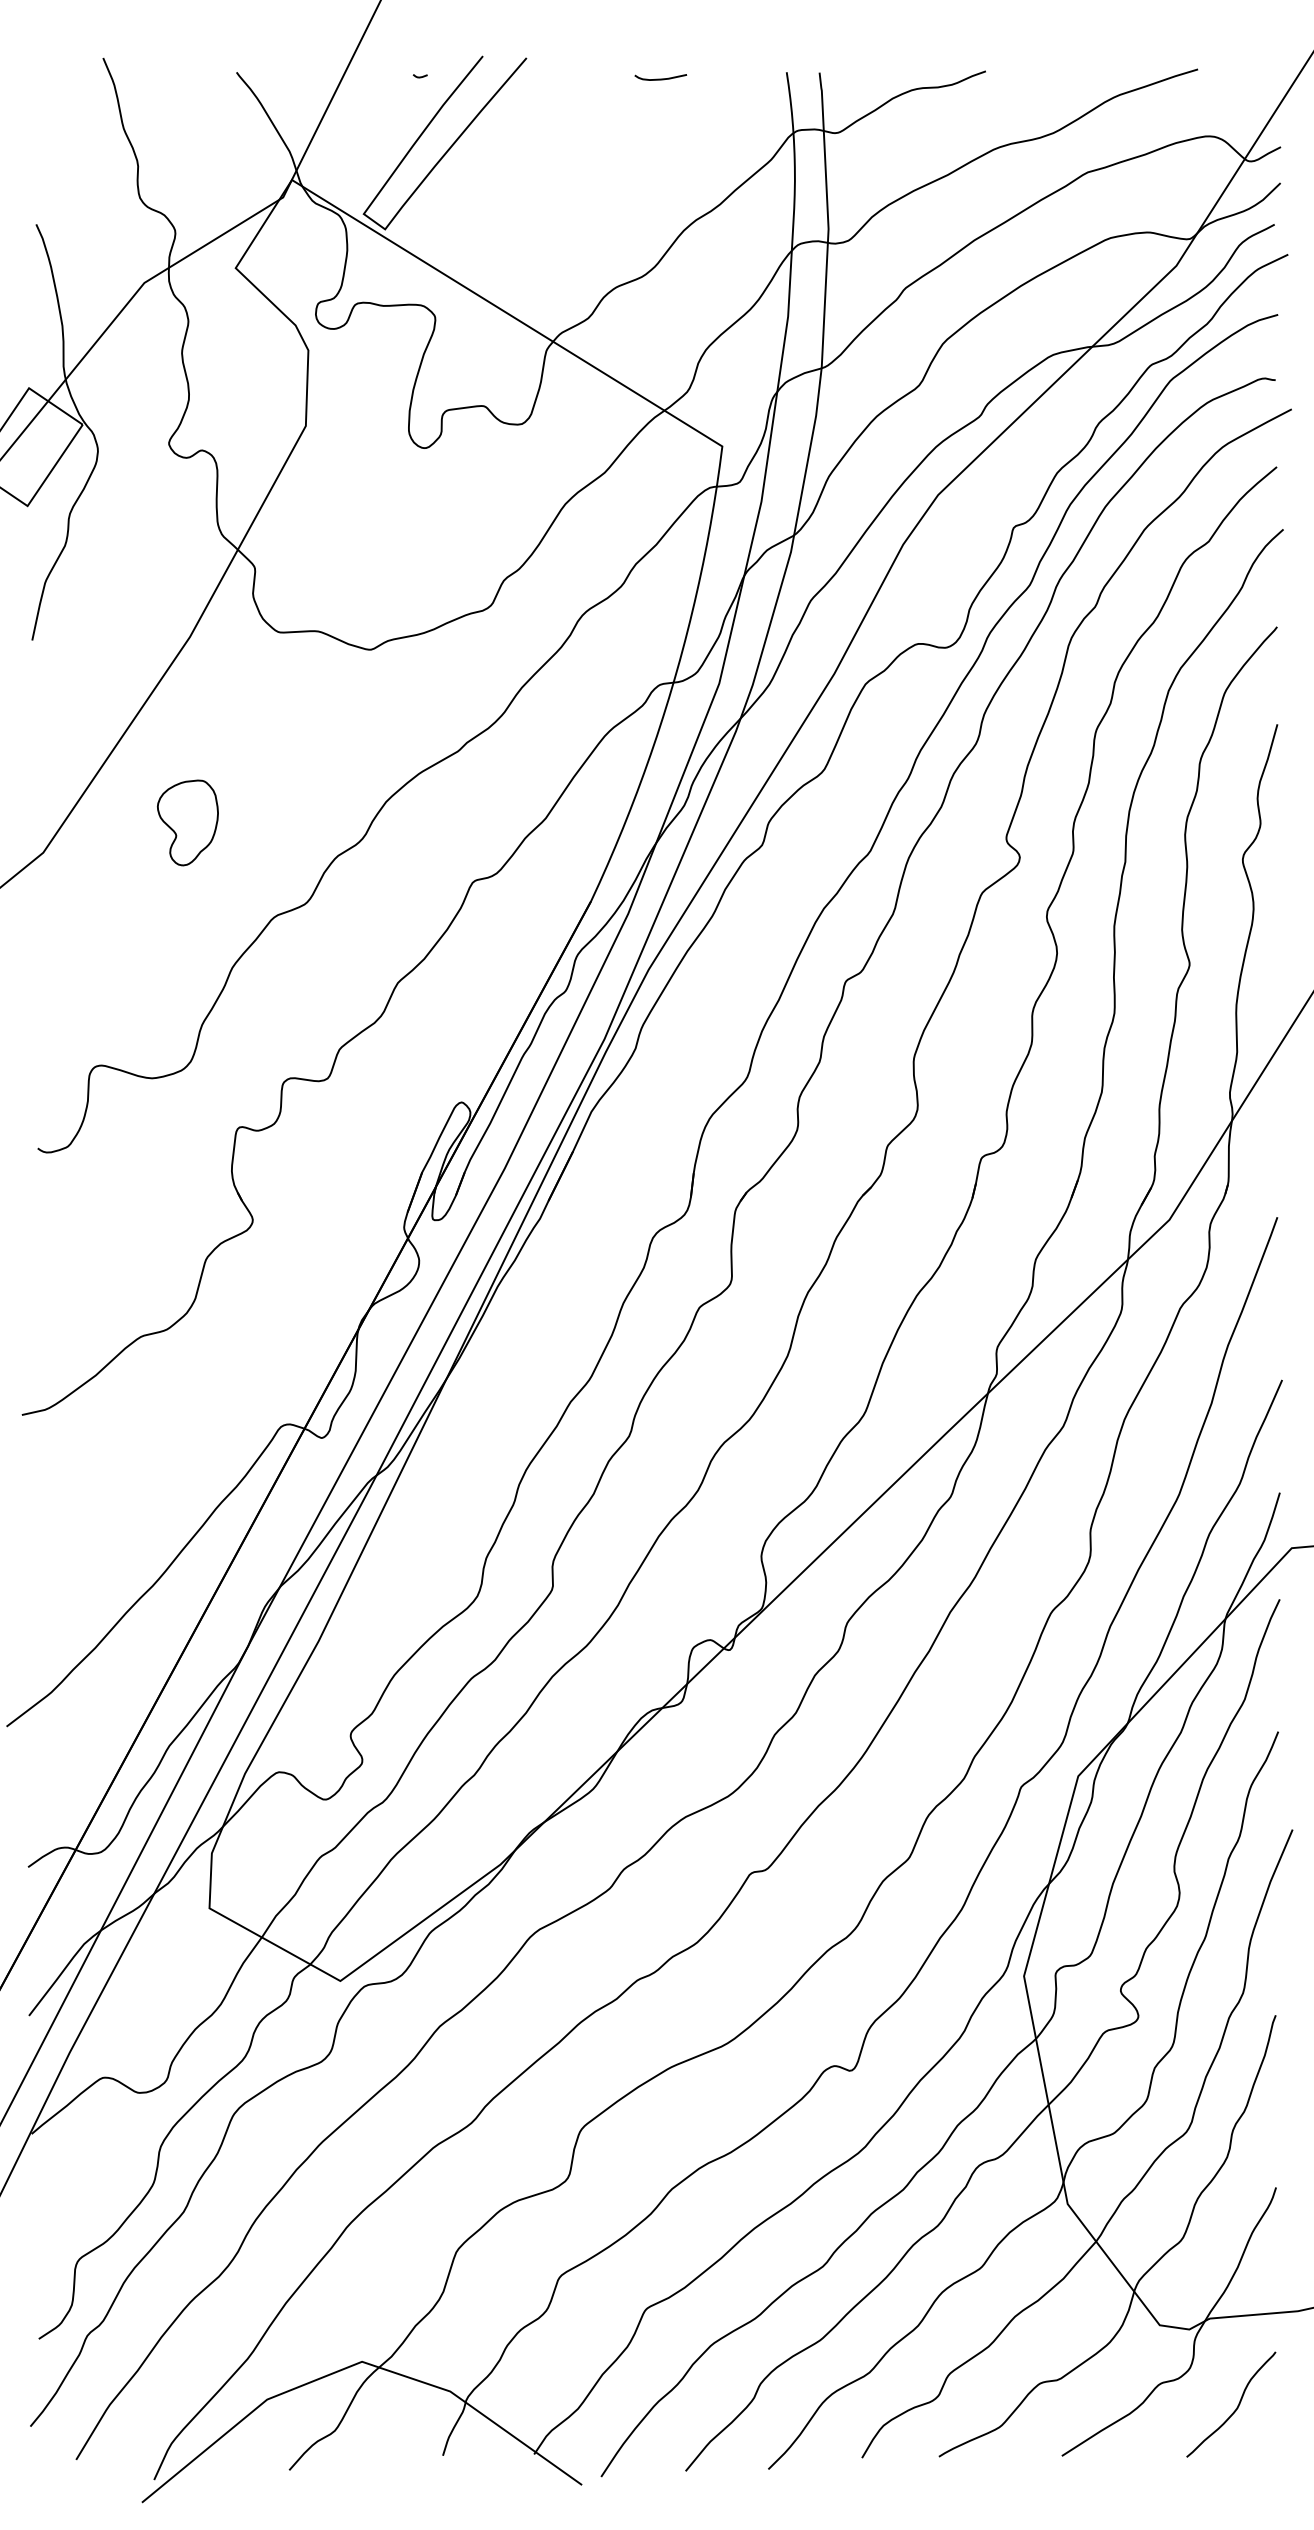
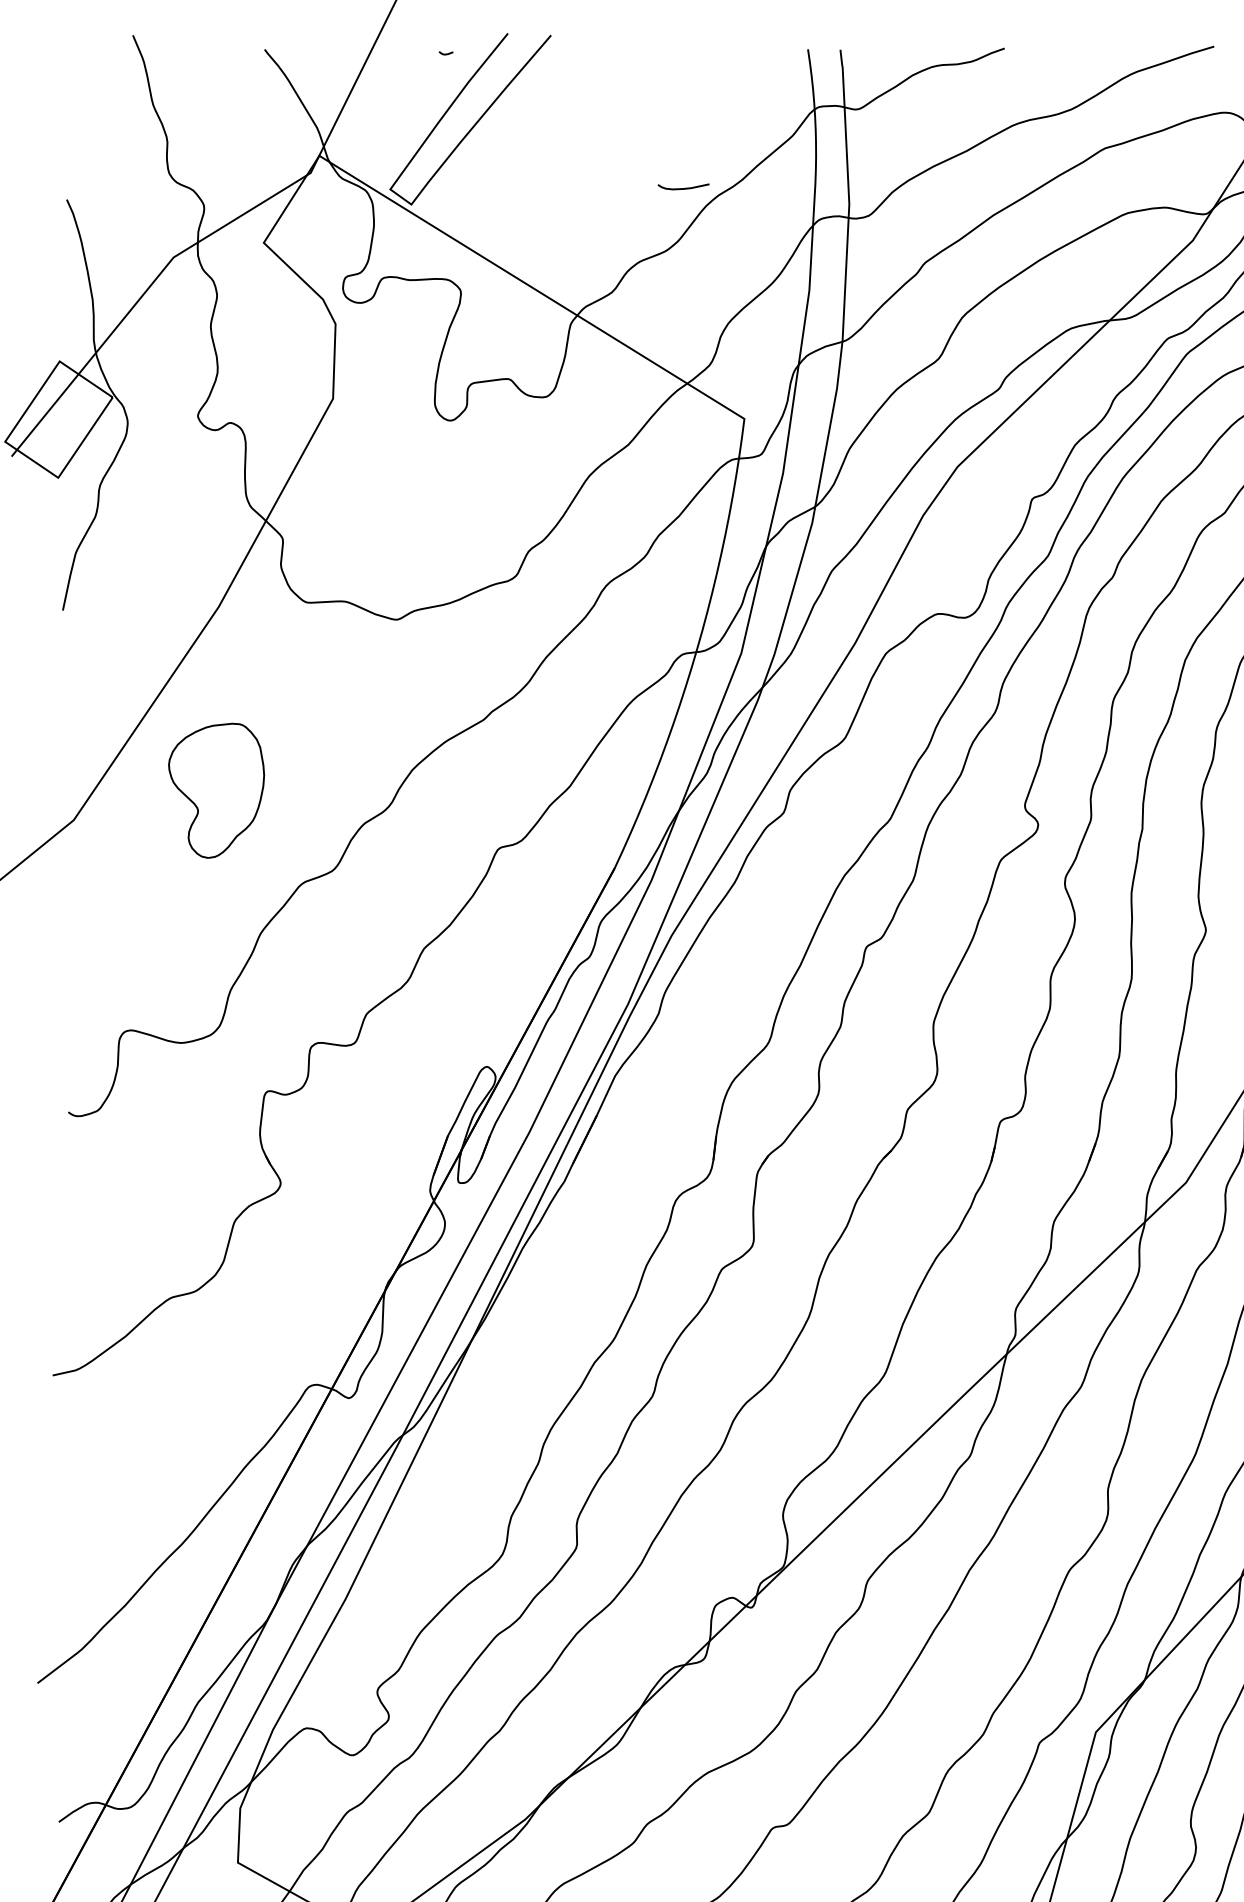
curve: (660, 78) -> (683, 187), moved
part: (187, 822) -> (216, 790), size x1.6

